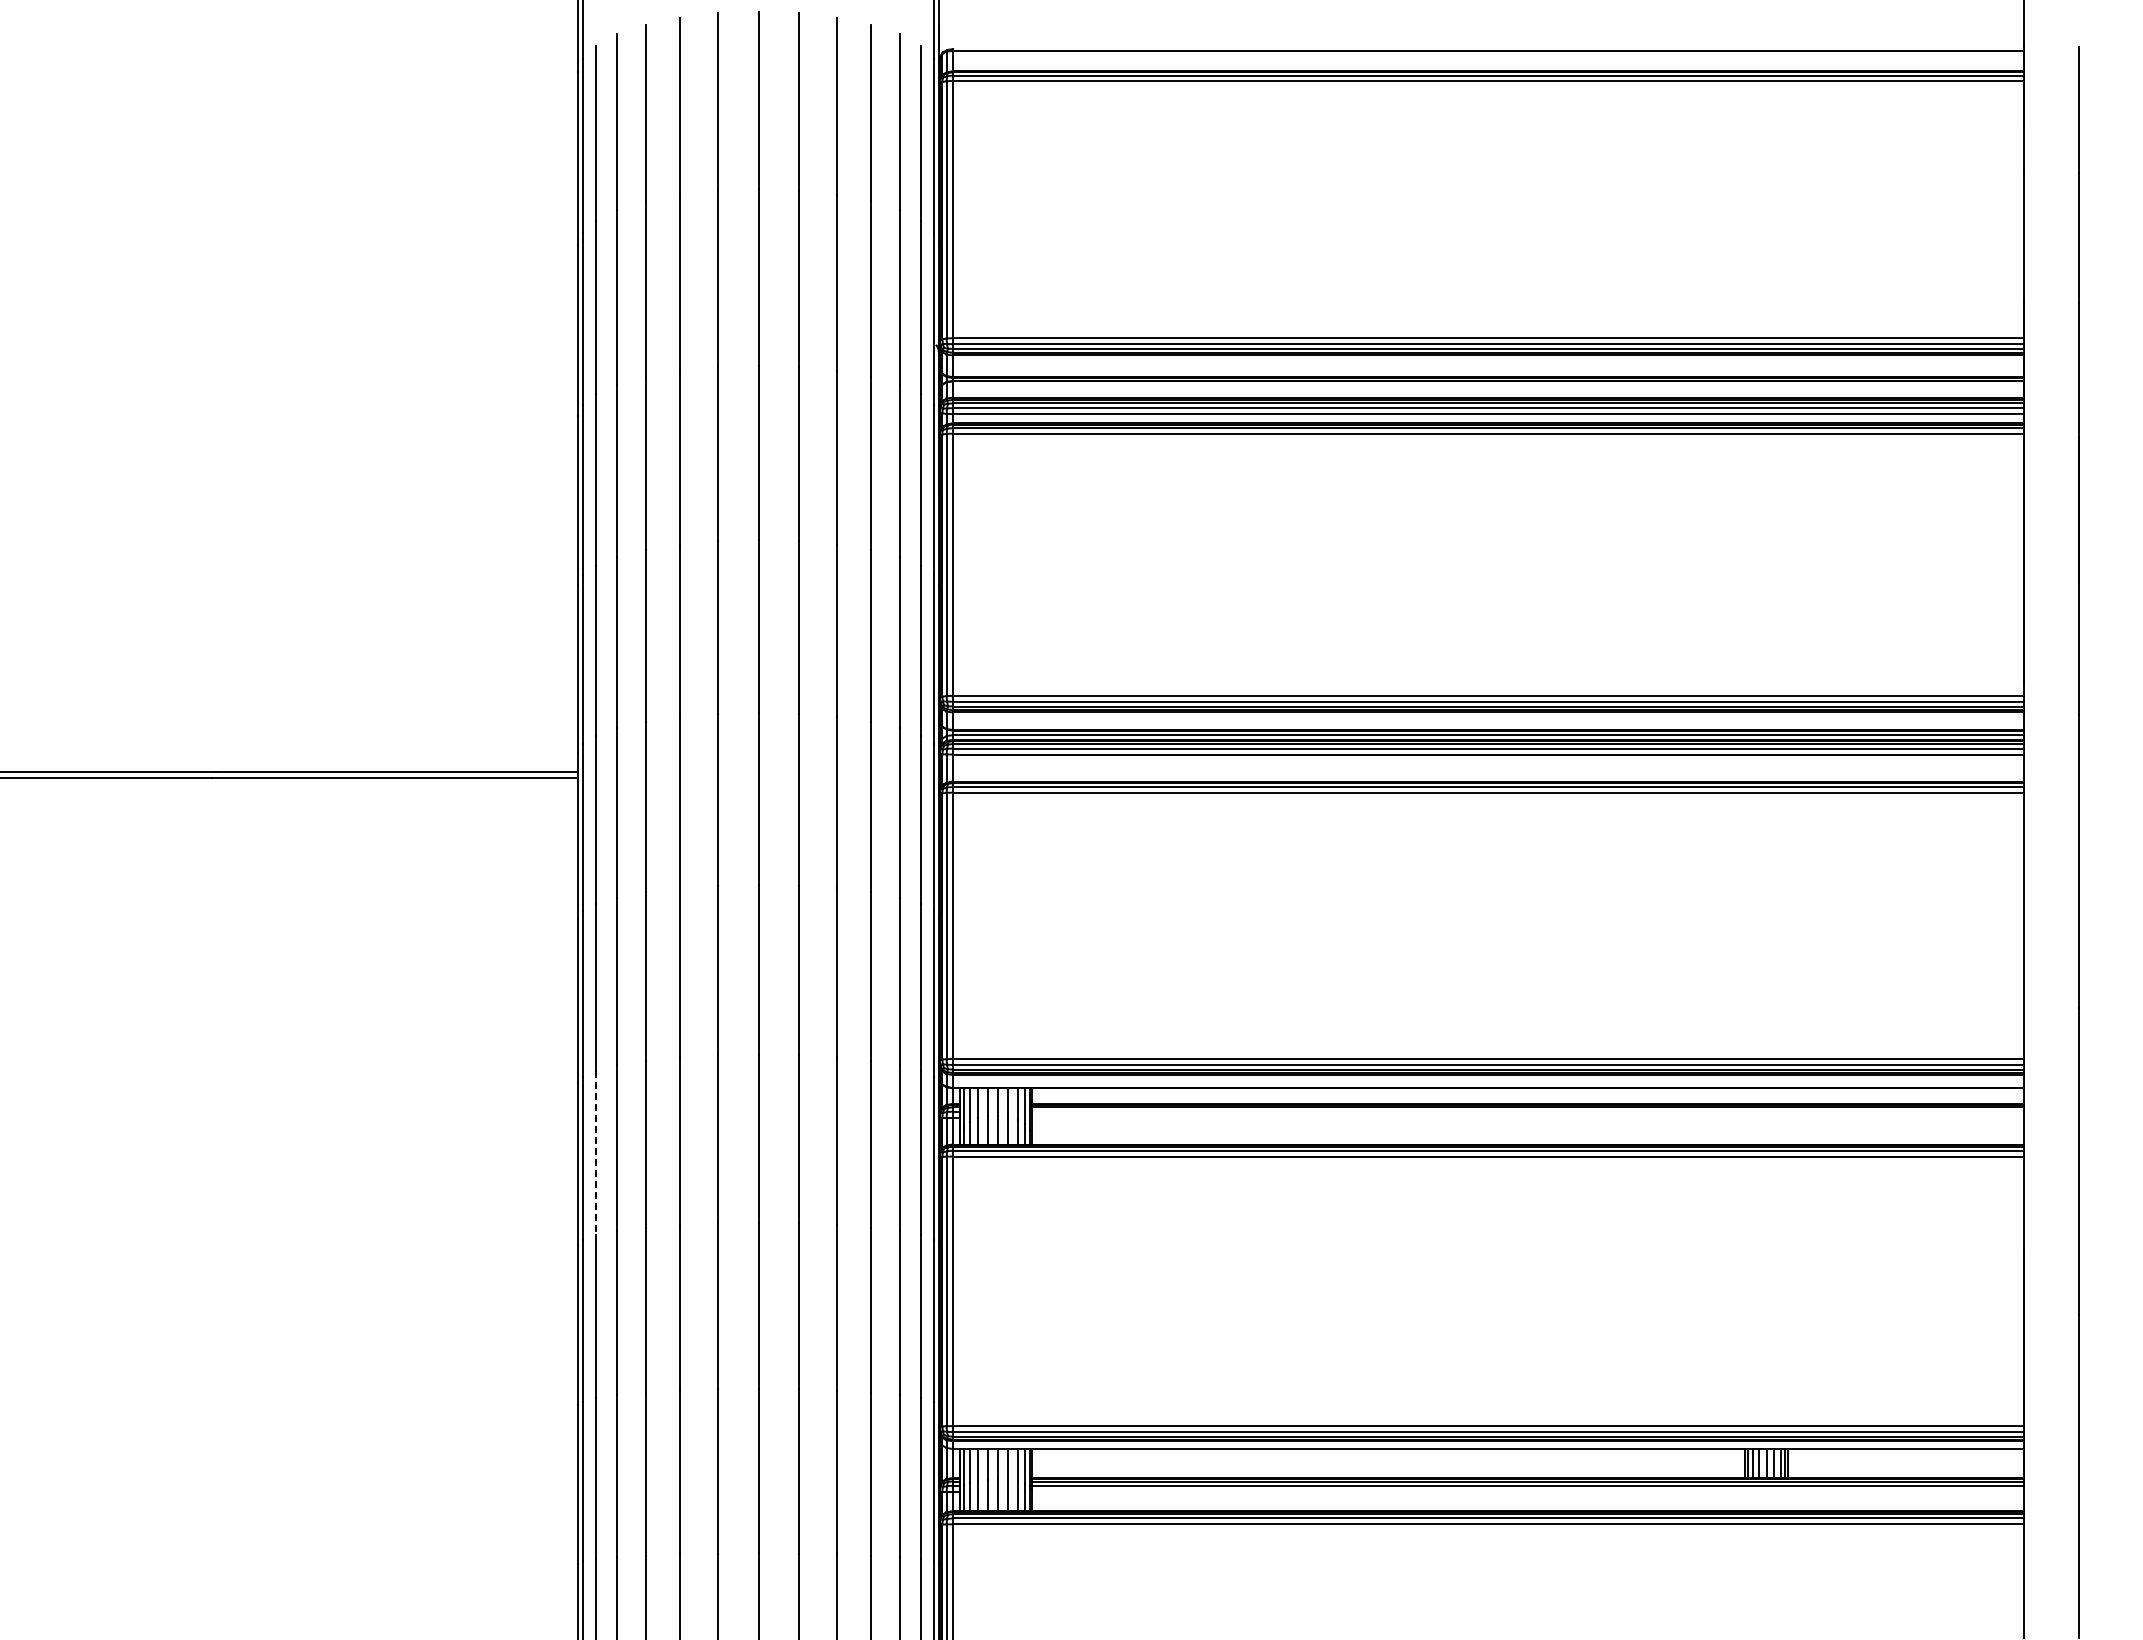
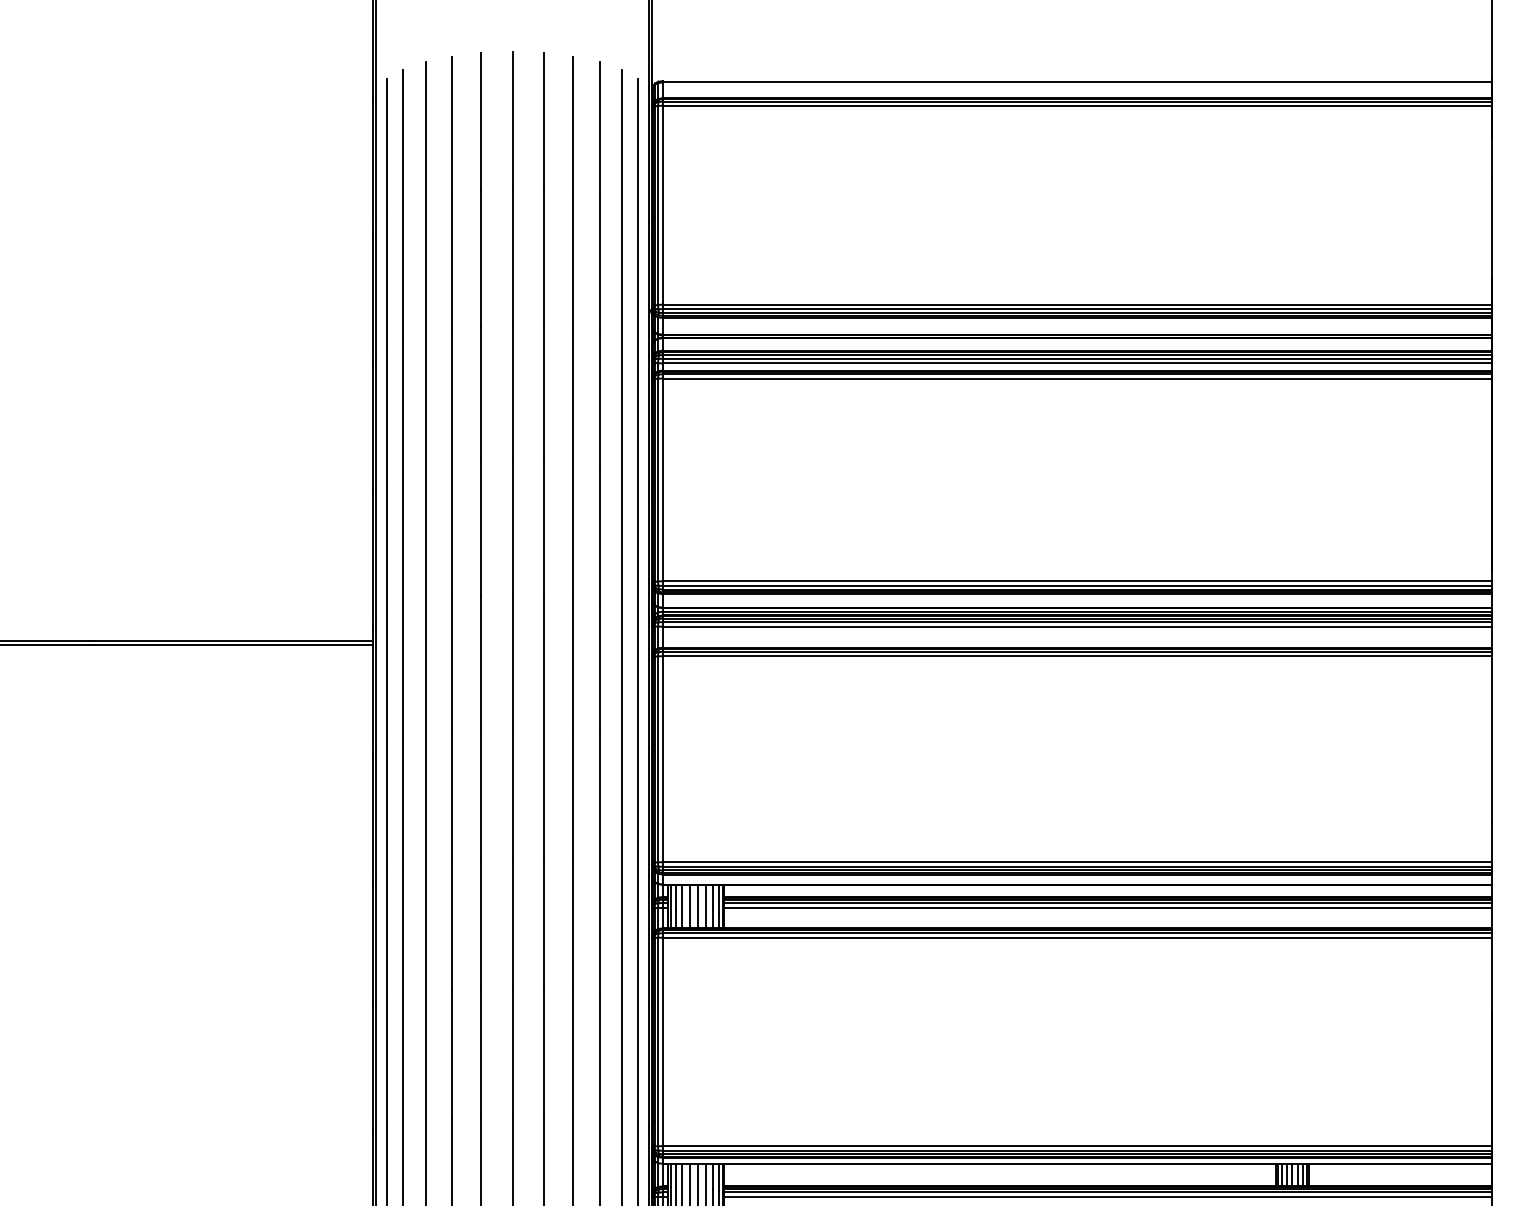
line: (1528, 1111) -> (1108, 902), added
line: (1528, 1117) -> (1108, 907), added
line: (595, 1153) -> (386, 935), dashed -> solid
line: (1528, 1491) -> (1108, 1196), added

